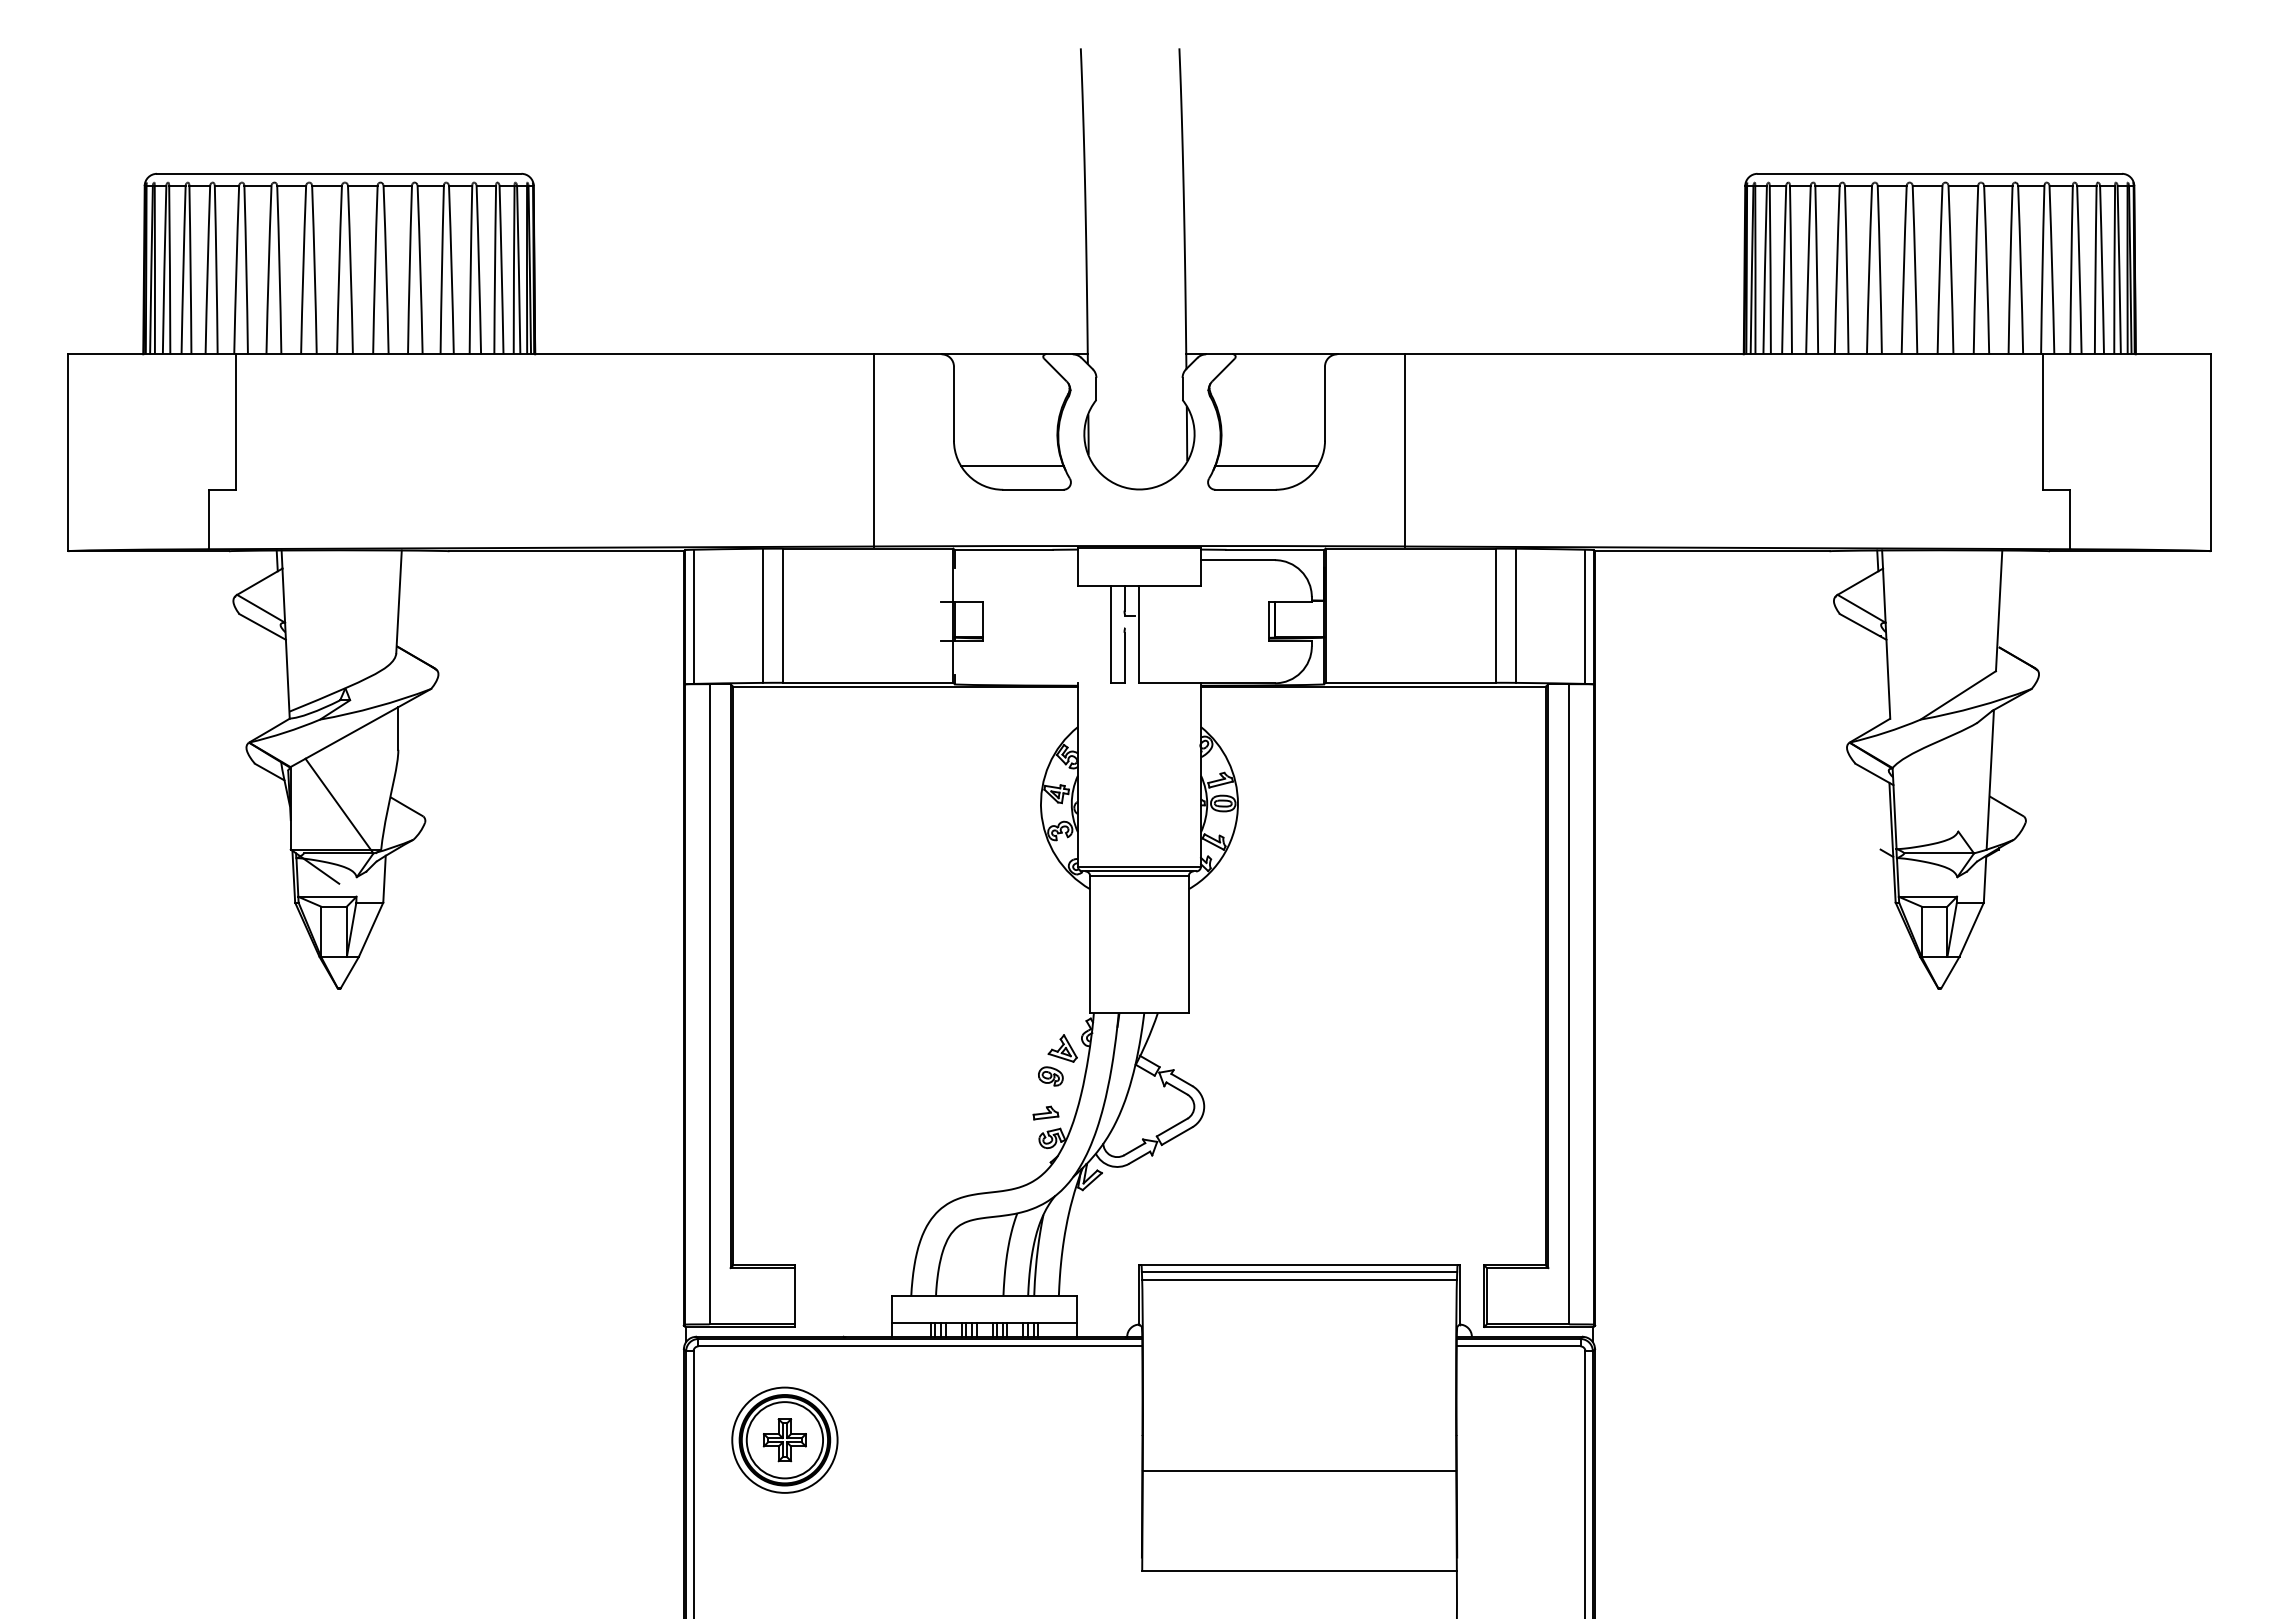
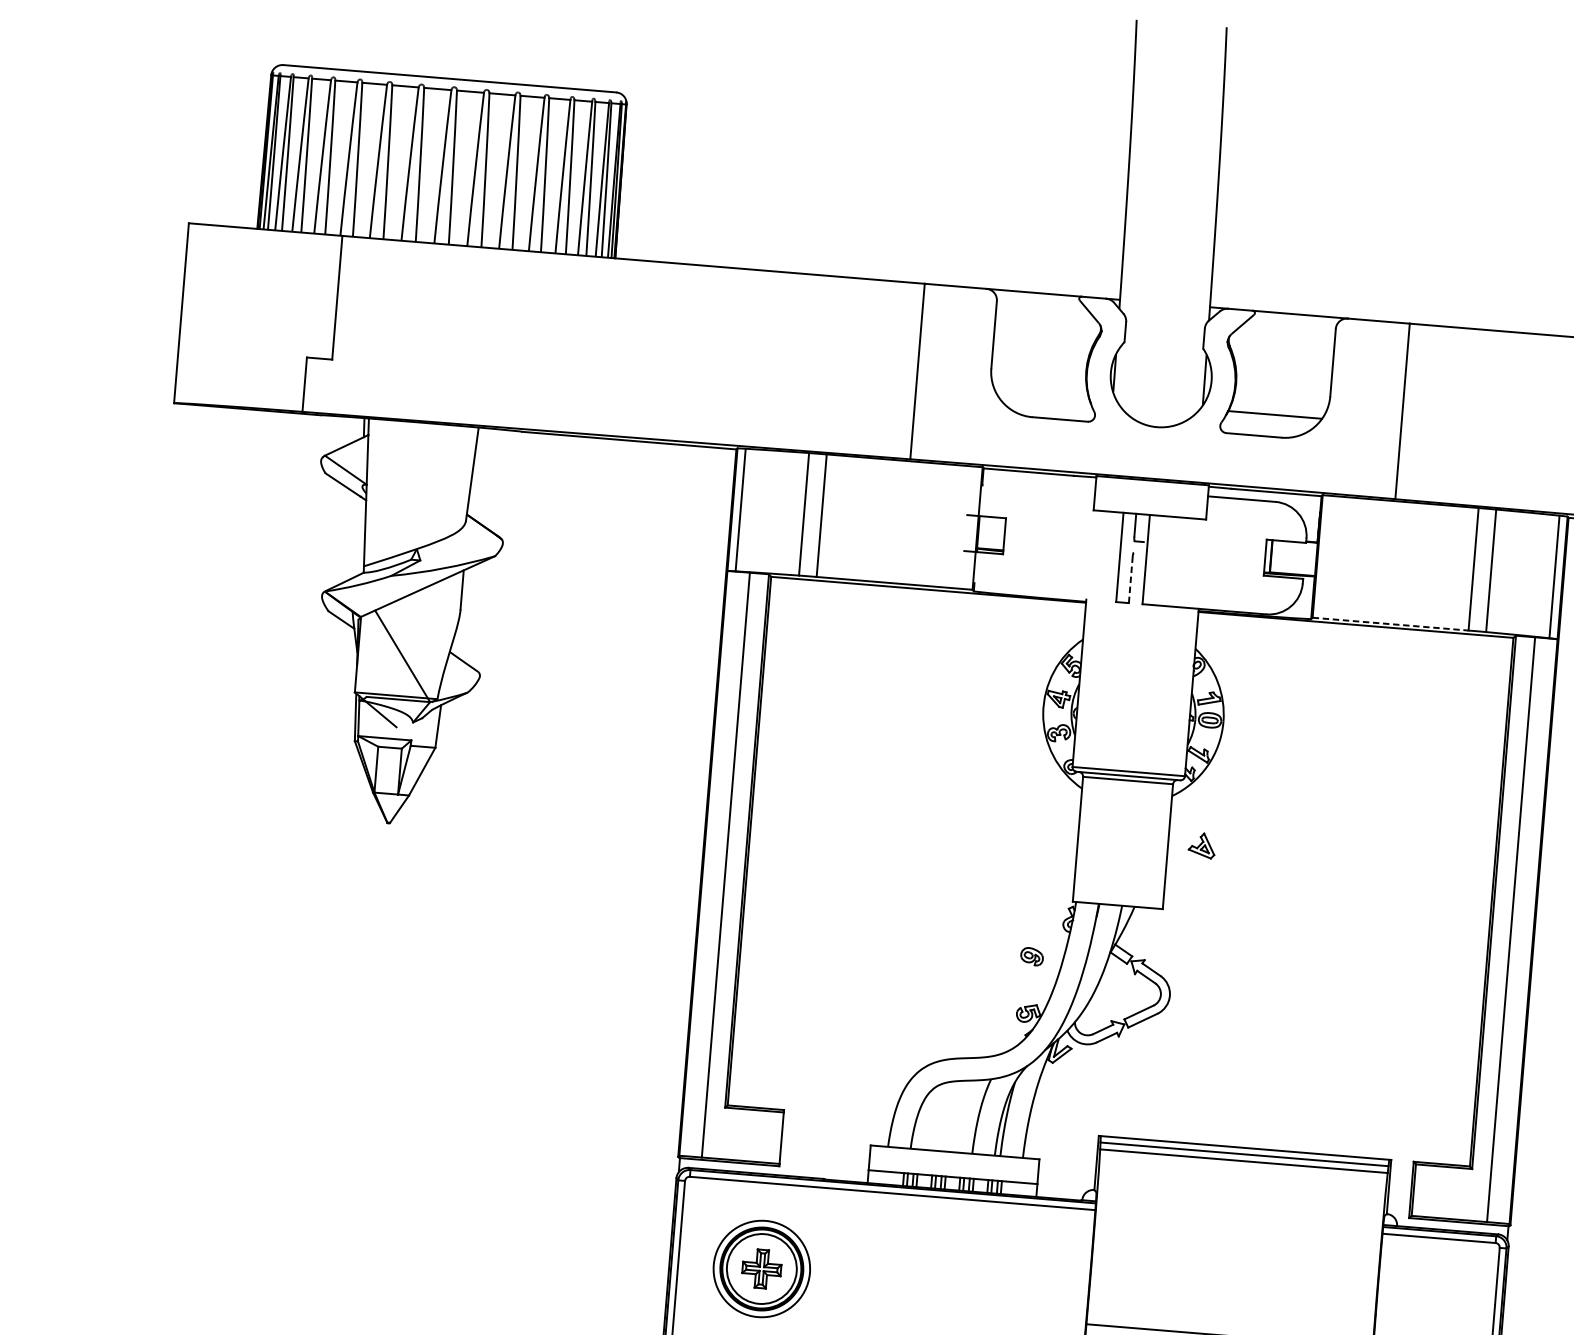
line: (1011, 465) -> (1042, 395), removed
line: (1124, 657) -> (1130, 579), solid -> dashed
line: (1411, 682) -> (1391, 623), solid -> dashed
part: (1062, 1048) -> (1201, 845), moved
part: (1045, 1112) -> (1024, 989), removed

